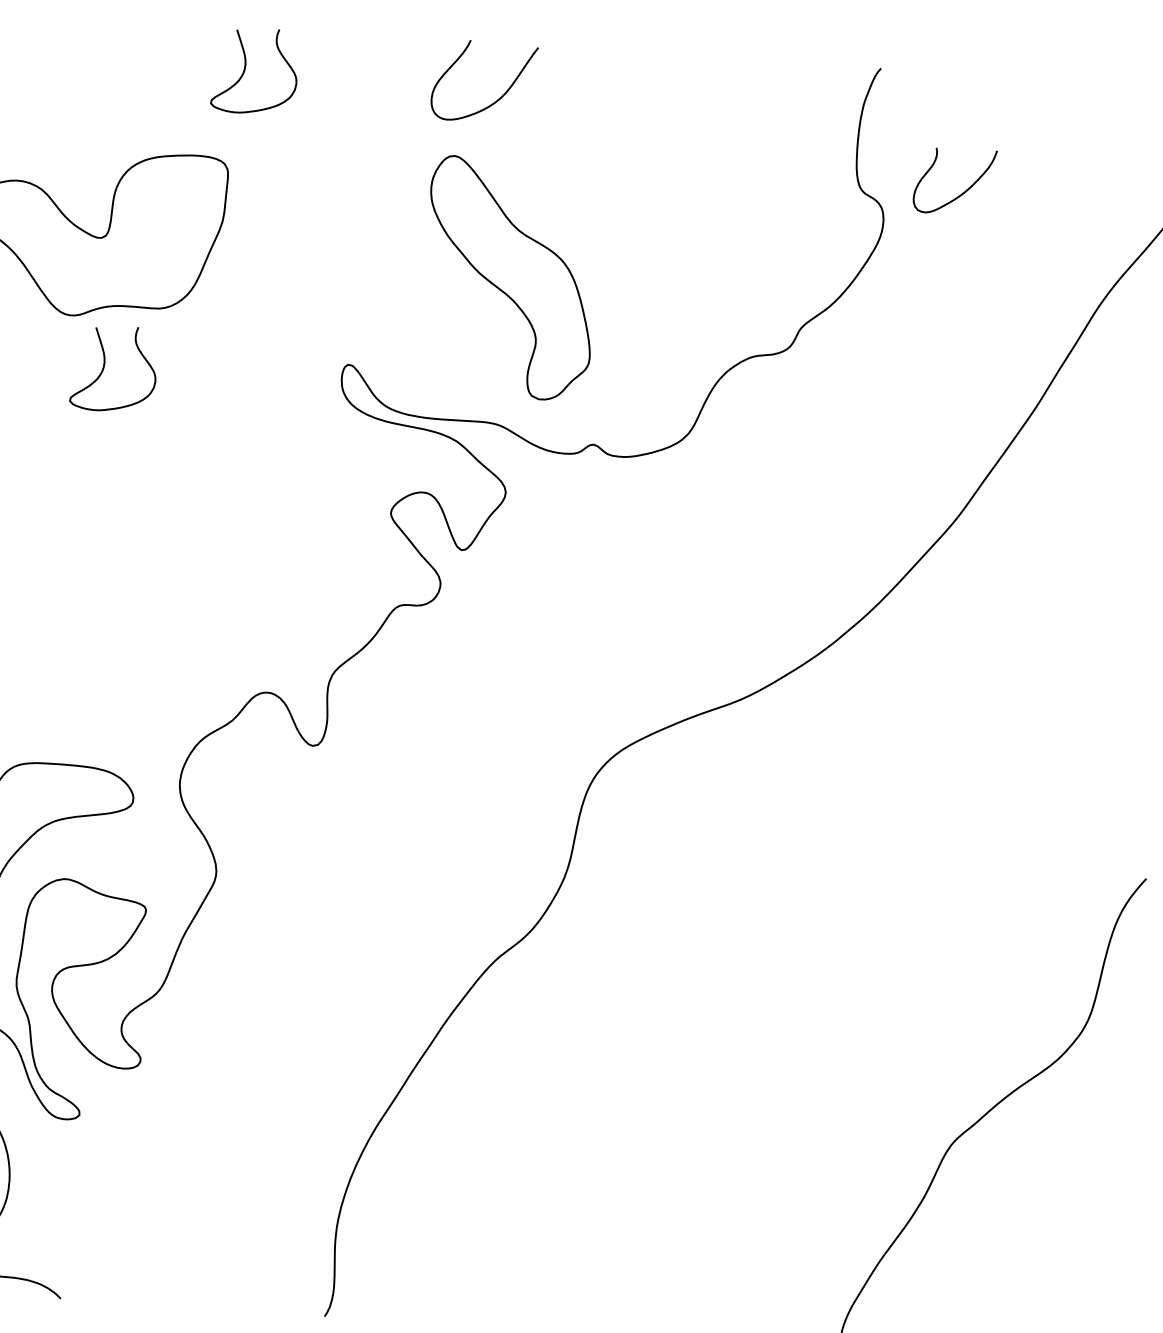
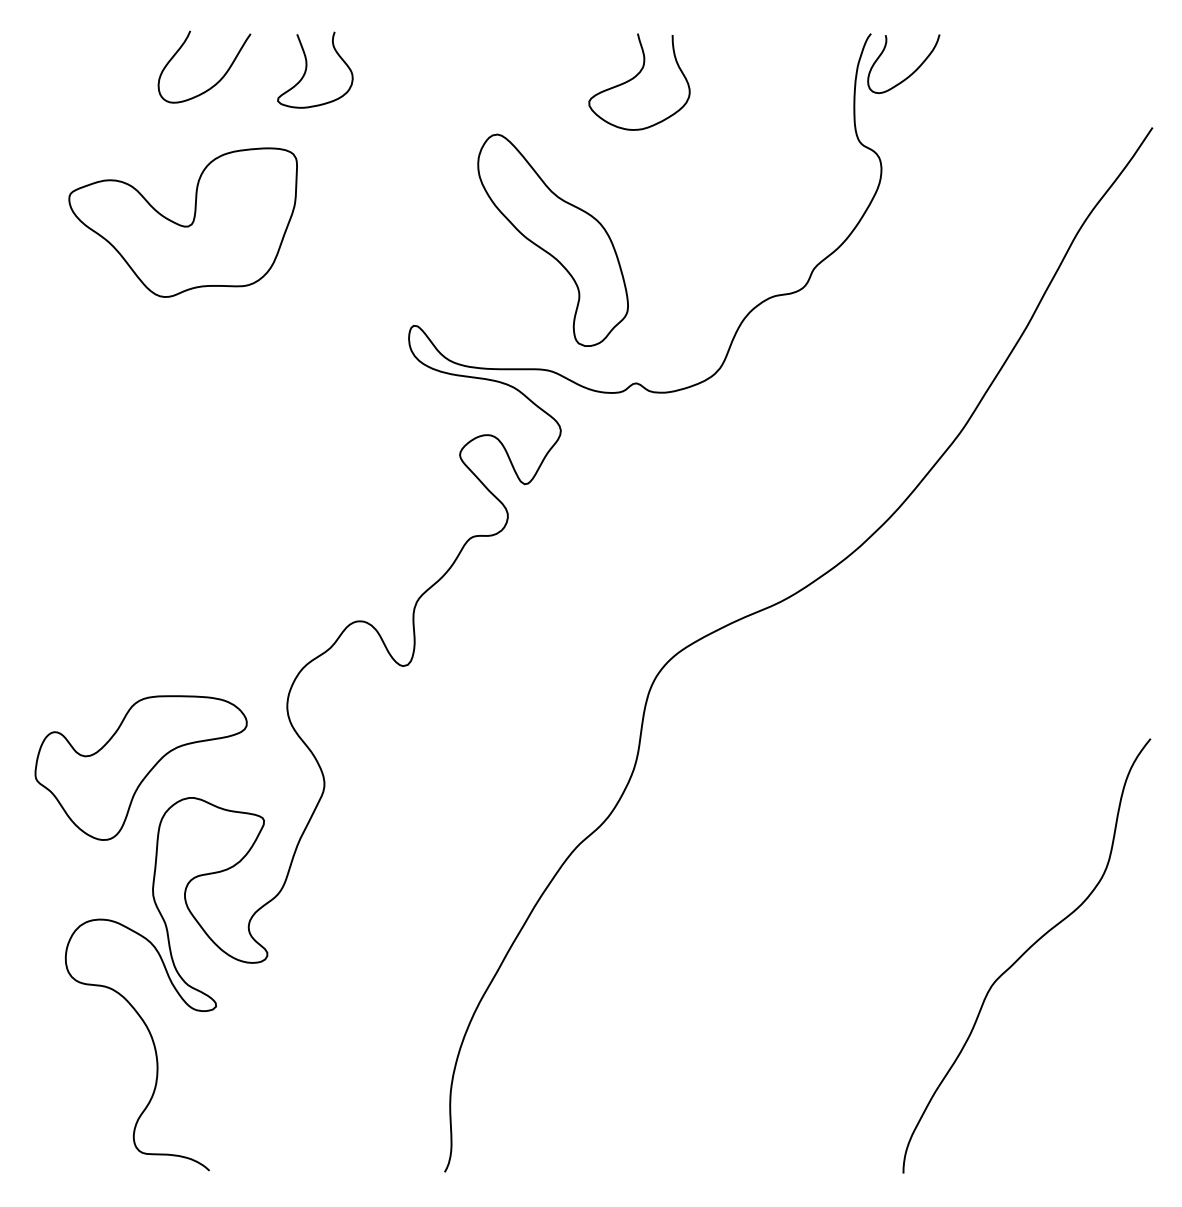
curve: (499, 97) -> (218, 80), moved
curve: (616, 100) -> (637, 76), added
curve: (964, 191) -> (912, 72), moved
curve: (105, 366) -> (198, 340), removed

